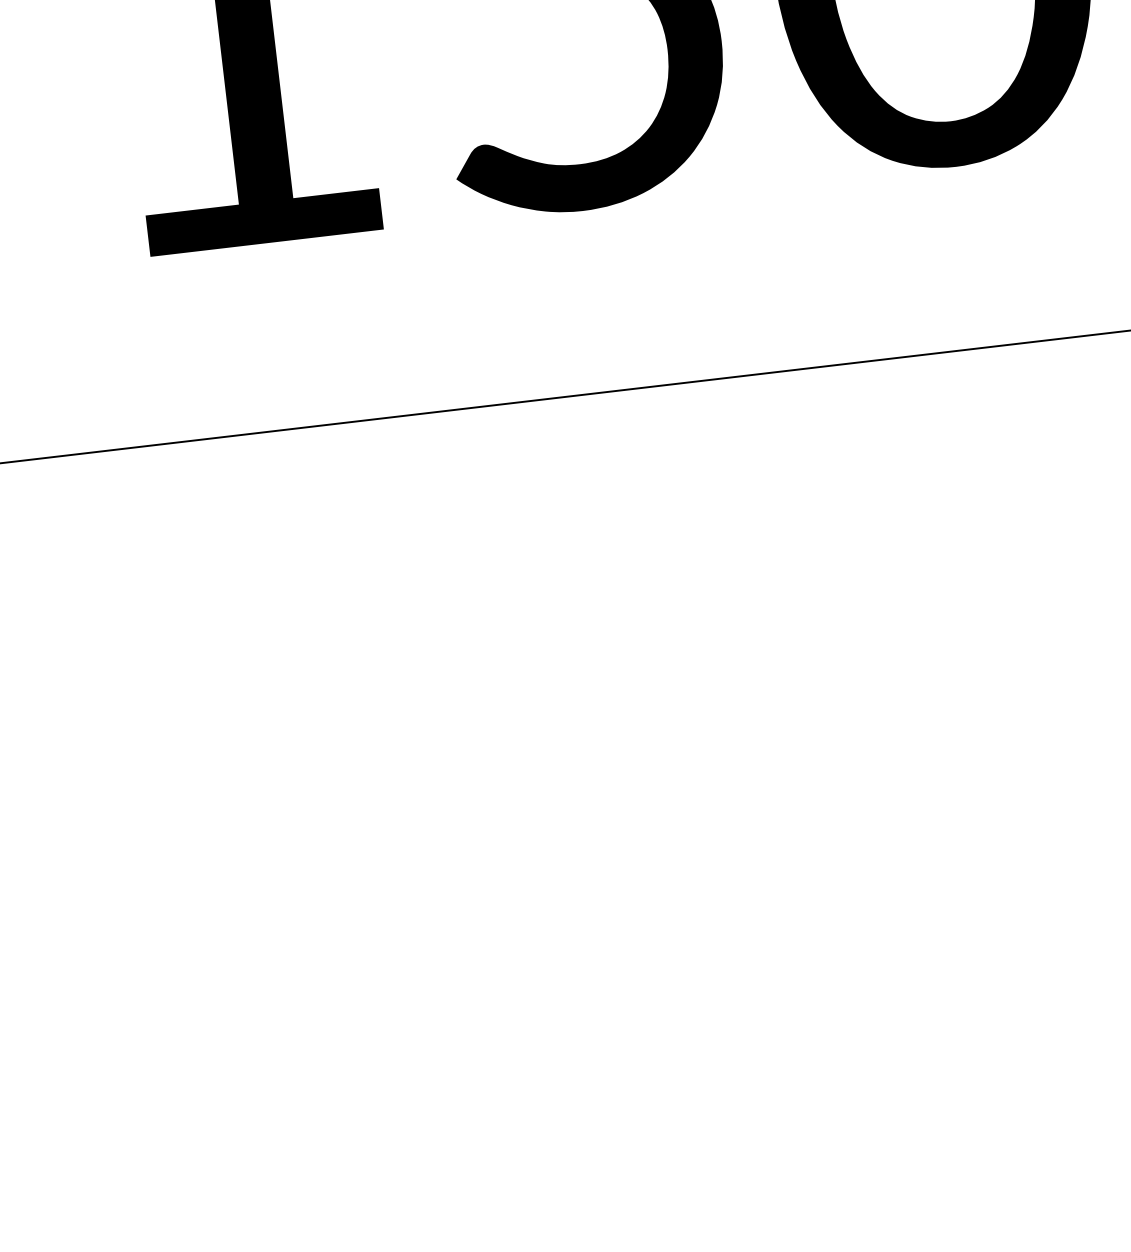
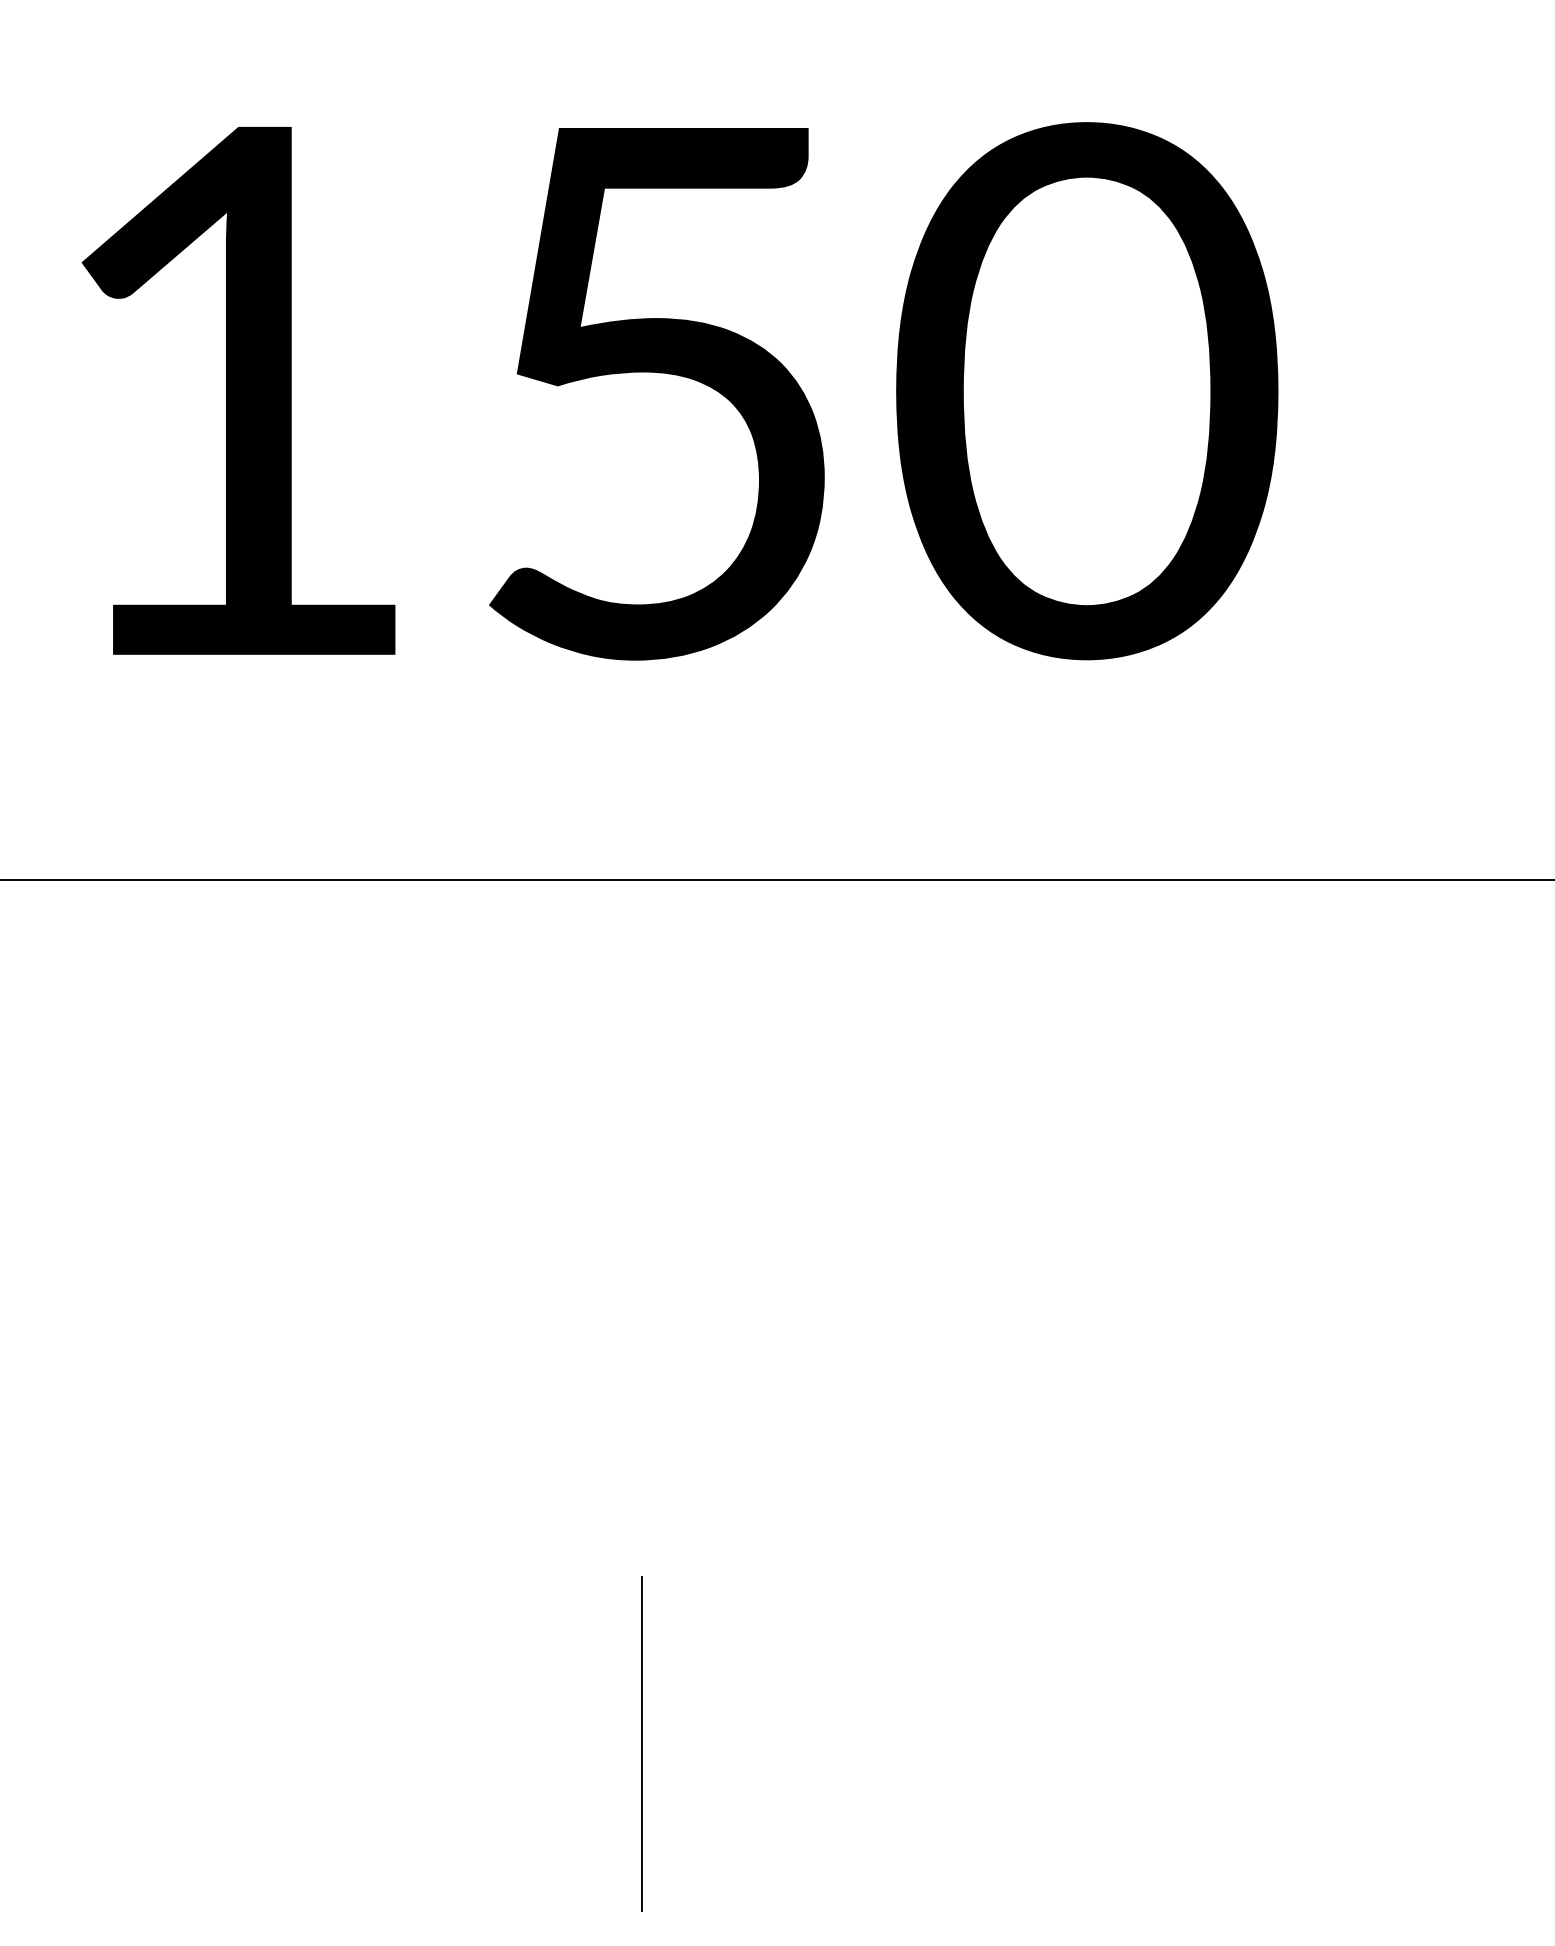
line: (693, 1105) -> (641, 1743), added

